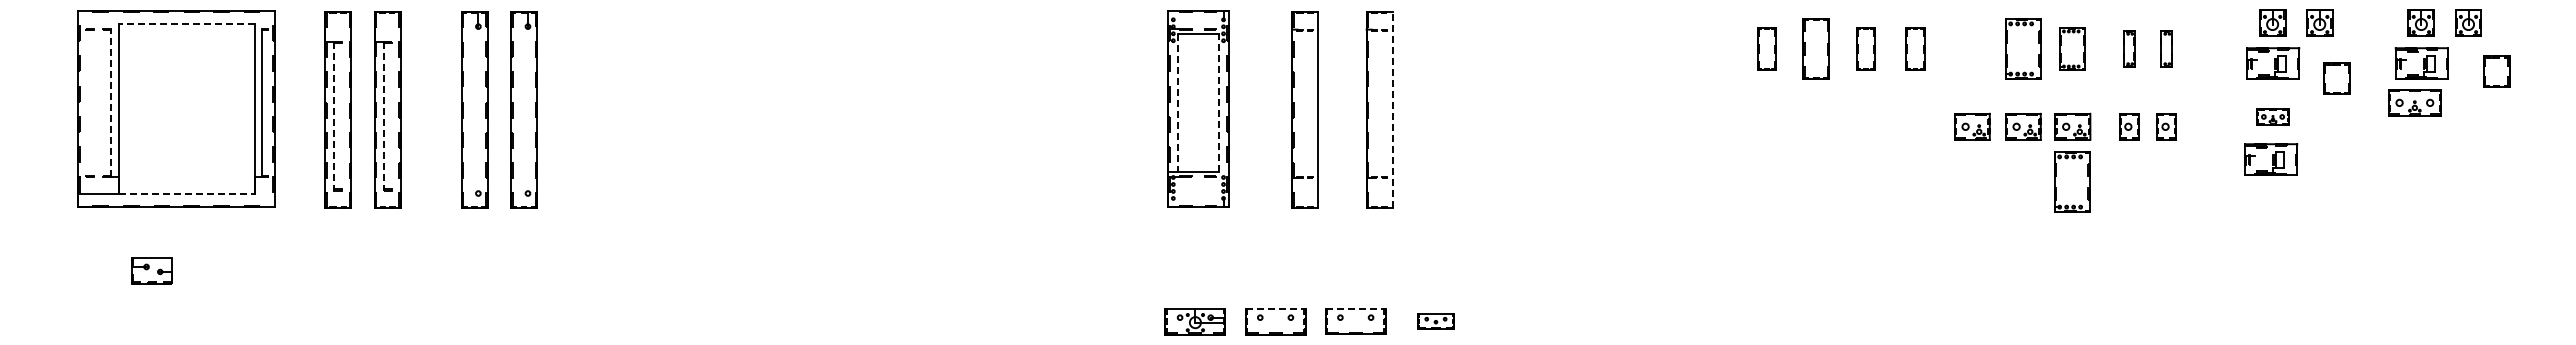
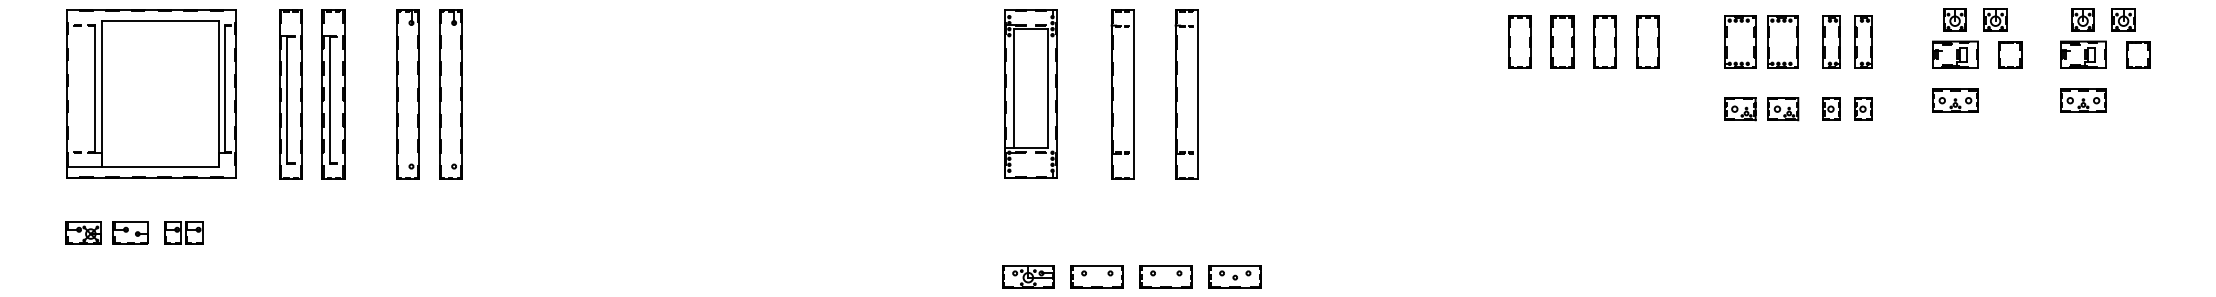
line: (186, 24) -> (160, 21), dashed -> solid
part: (1766, 48) -> (1519, 41), size x1.43
part: (1865, 48) -> (1604, 41), size x1.43
part: (1915, 48) -> (1647, 41), size x1.43
part: (2072, 48) -> (1782, 41), size x1.43
part: (2129, 48) -> (1831, 41), size x1.67
part: (2166, 48) -> (1863, 41), size x1.67
part: (2496, 71) -> (2138, 54), moved
part: (2336, 78) -> (2010, 54), moved
line: (110, 102) -> (94, 88), dashed -> solid
line: (1218, 102) -> (1048, 88), dashed -> solid
part: (2414, 102) -> (2083, 100), moved
line: (1178, 103) -> (1013, 89), dashed -> solid
line: (1392, 109) -> (1197, 94), dashed -> solid
line: (333, 116) -> (286, 100), dashed -> solid
line: (383, 116) -> (329, 100), dashed -> solid
part: (2272, 116) -> (1954, 100), size x1.67
part: (1972, 126) -> (1696, 108), removed
part: (2271, 159) -> (1954, 137), removed
part: (2072, 181) -> (1782, 156), removed
line: (187, 193) -> (161, 166), dashed -> solid
part: (97, 270) -> (83, 232), added
part: (213, 270) -> (183, 232), added
line: (1276, 308) -> (1098, 265), dashed -> solid
line: (1356, 308) -> (1166, 265), dashed -> solid
part: (1435, 321) -> (1234, 276), size x1.67

